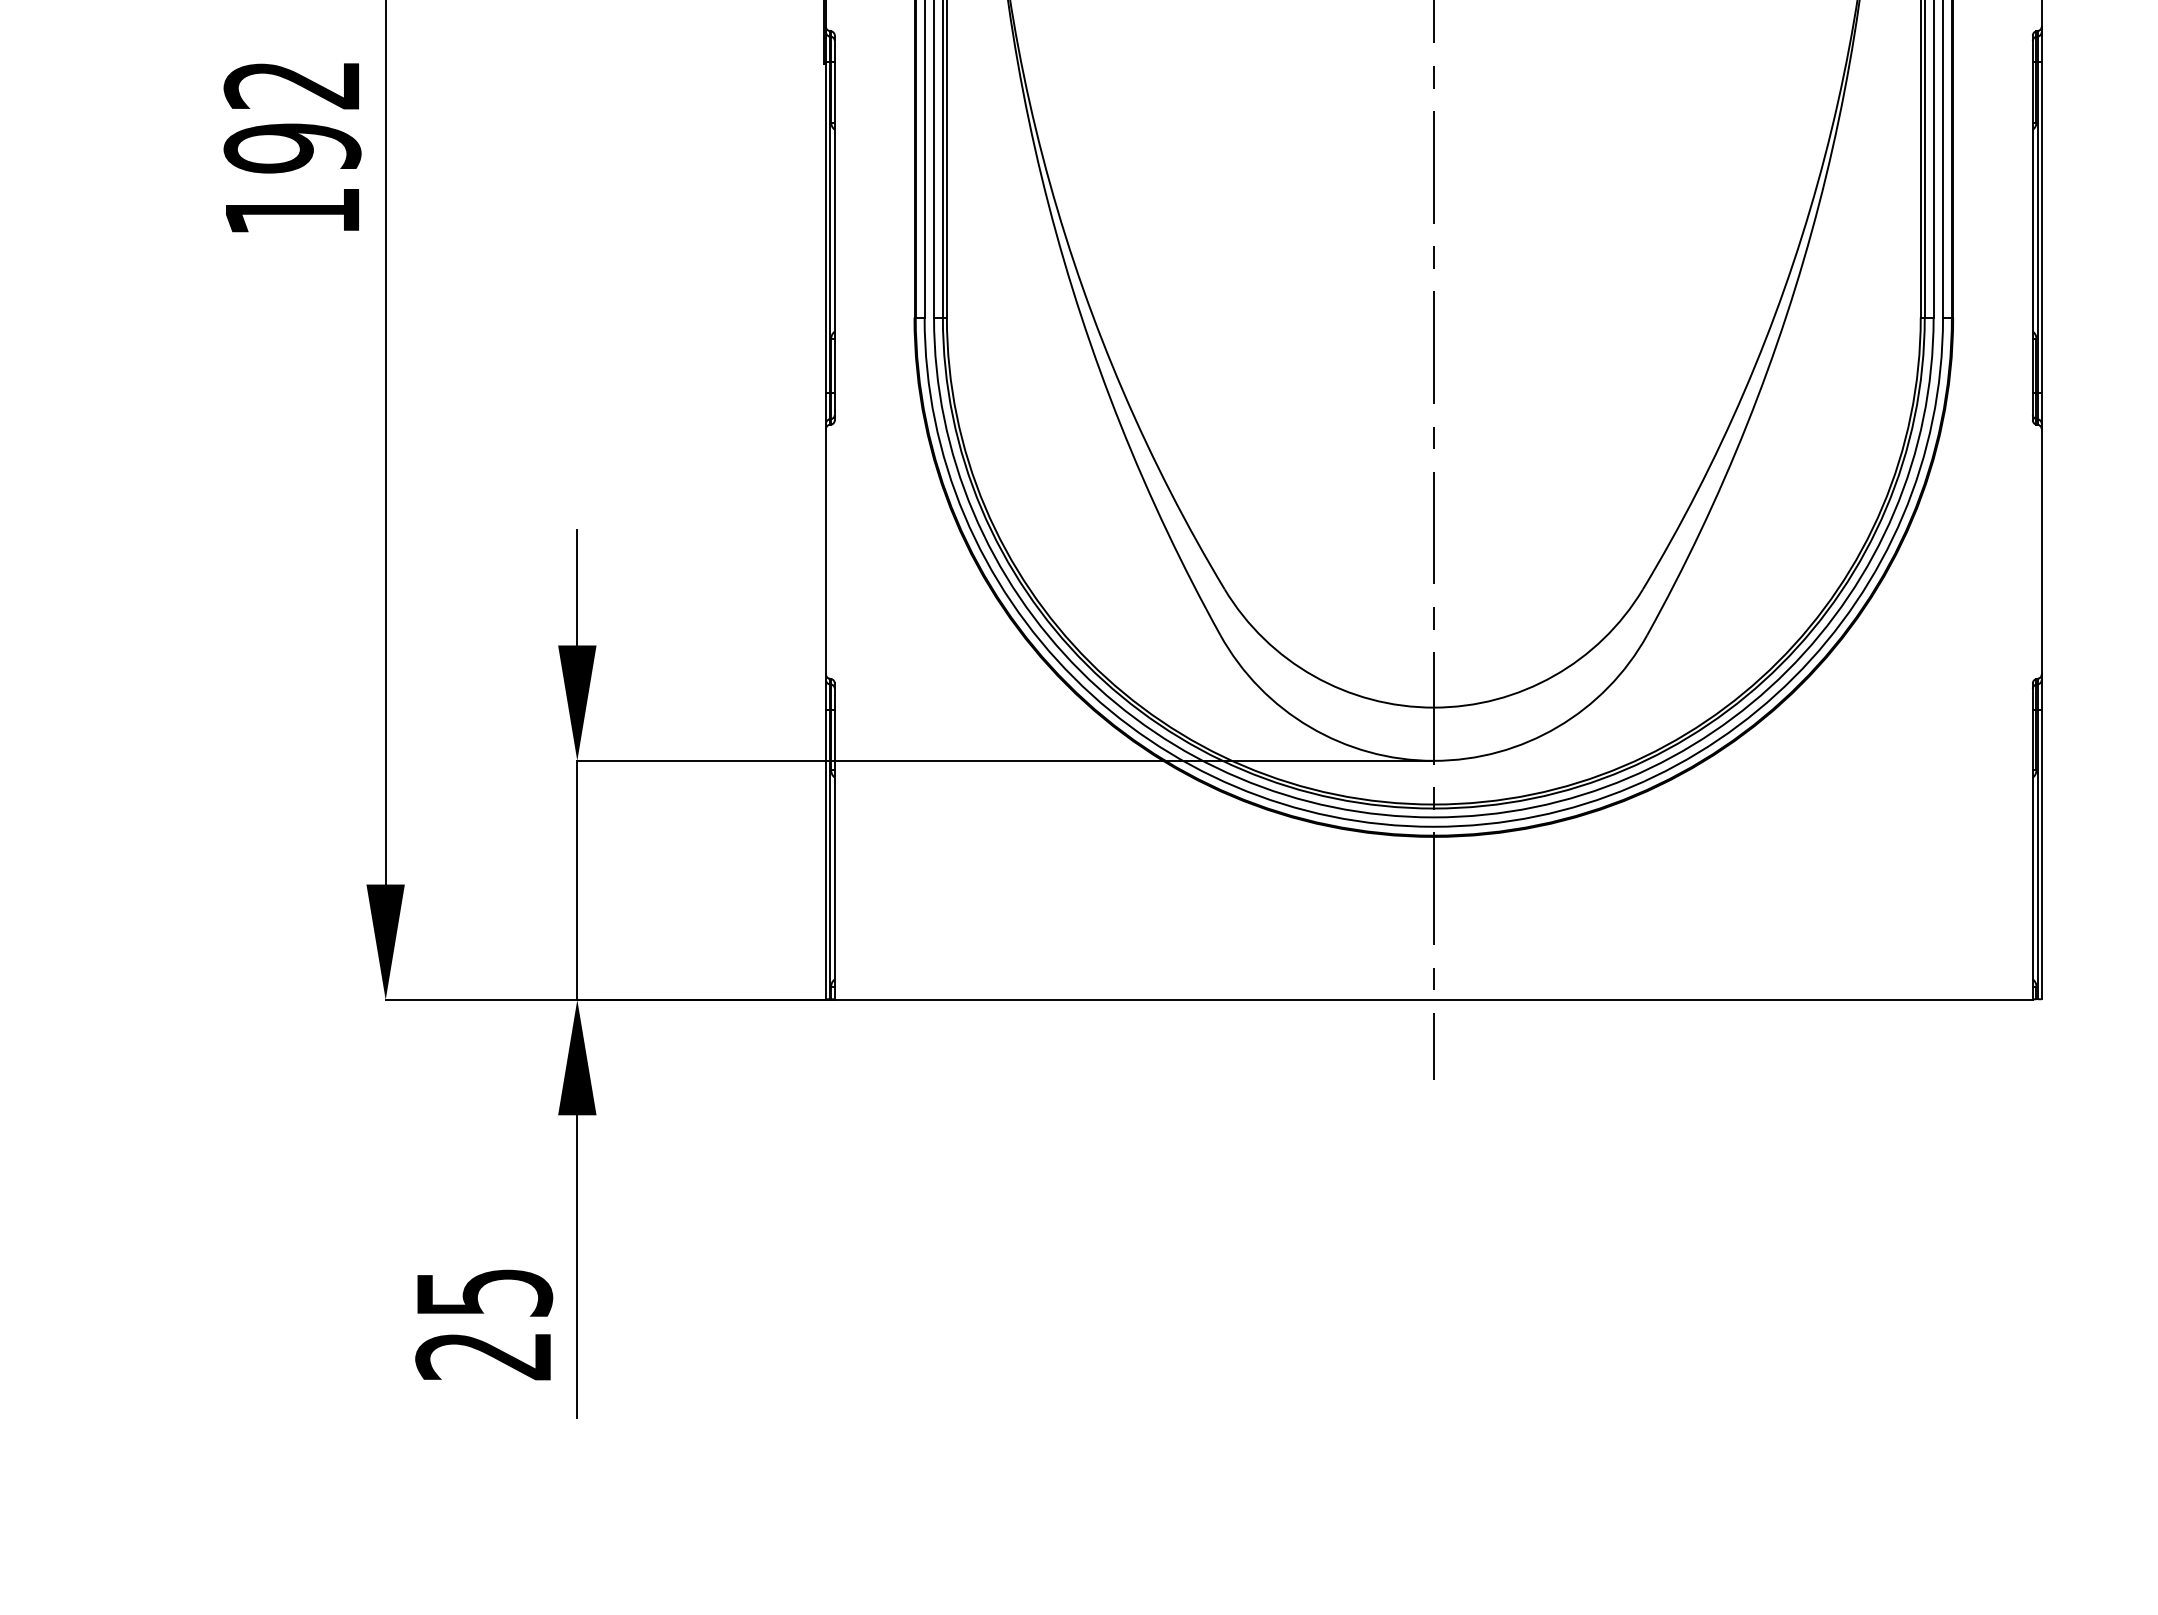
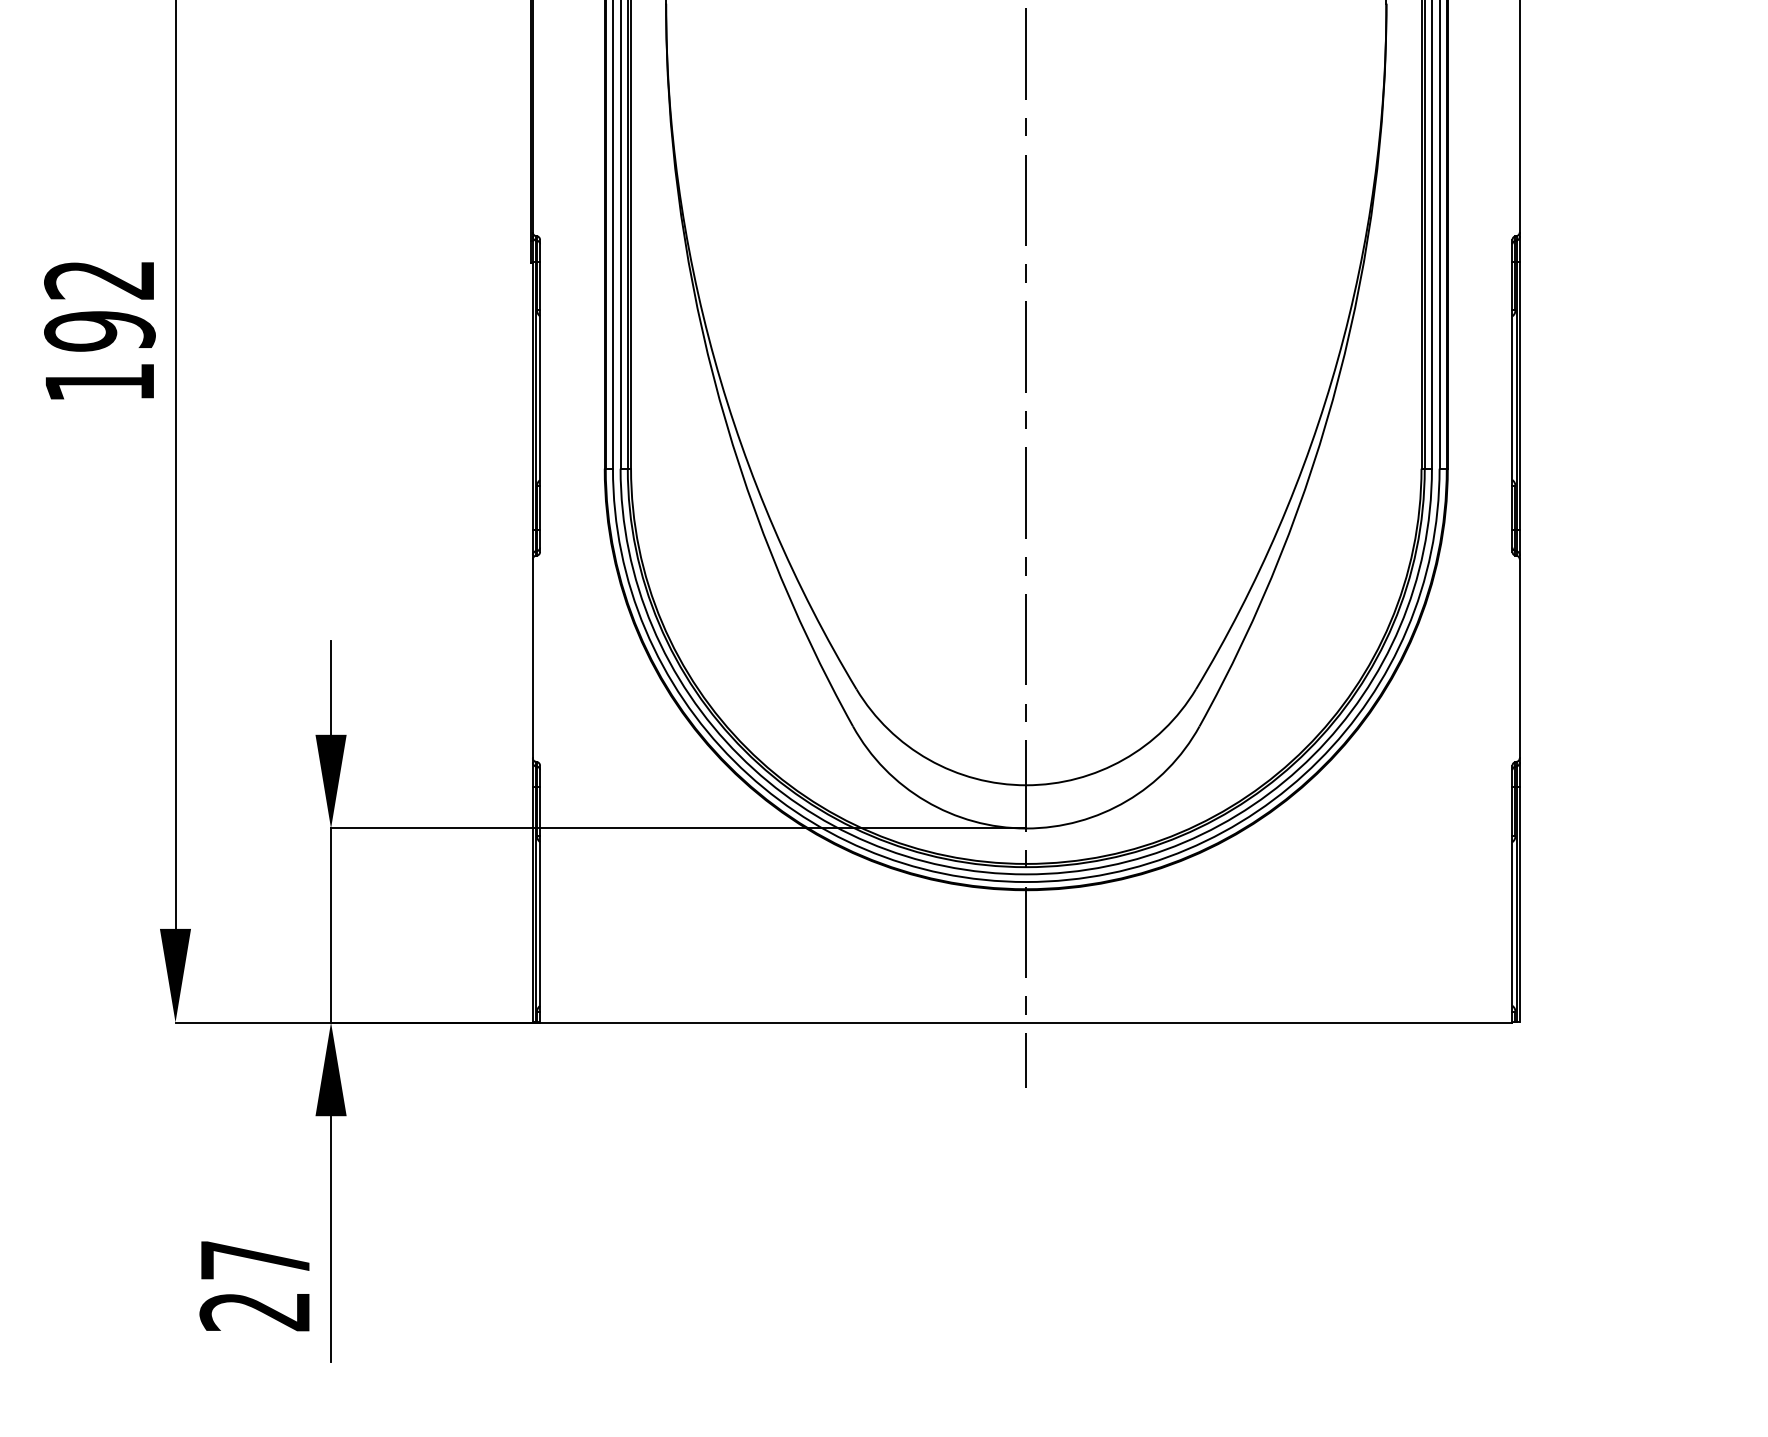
text: (485, 1293) -> (256, 1260), 25 -> 27

